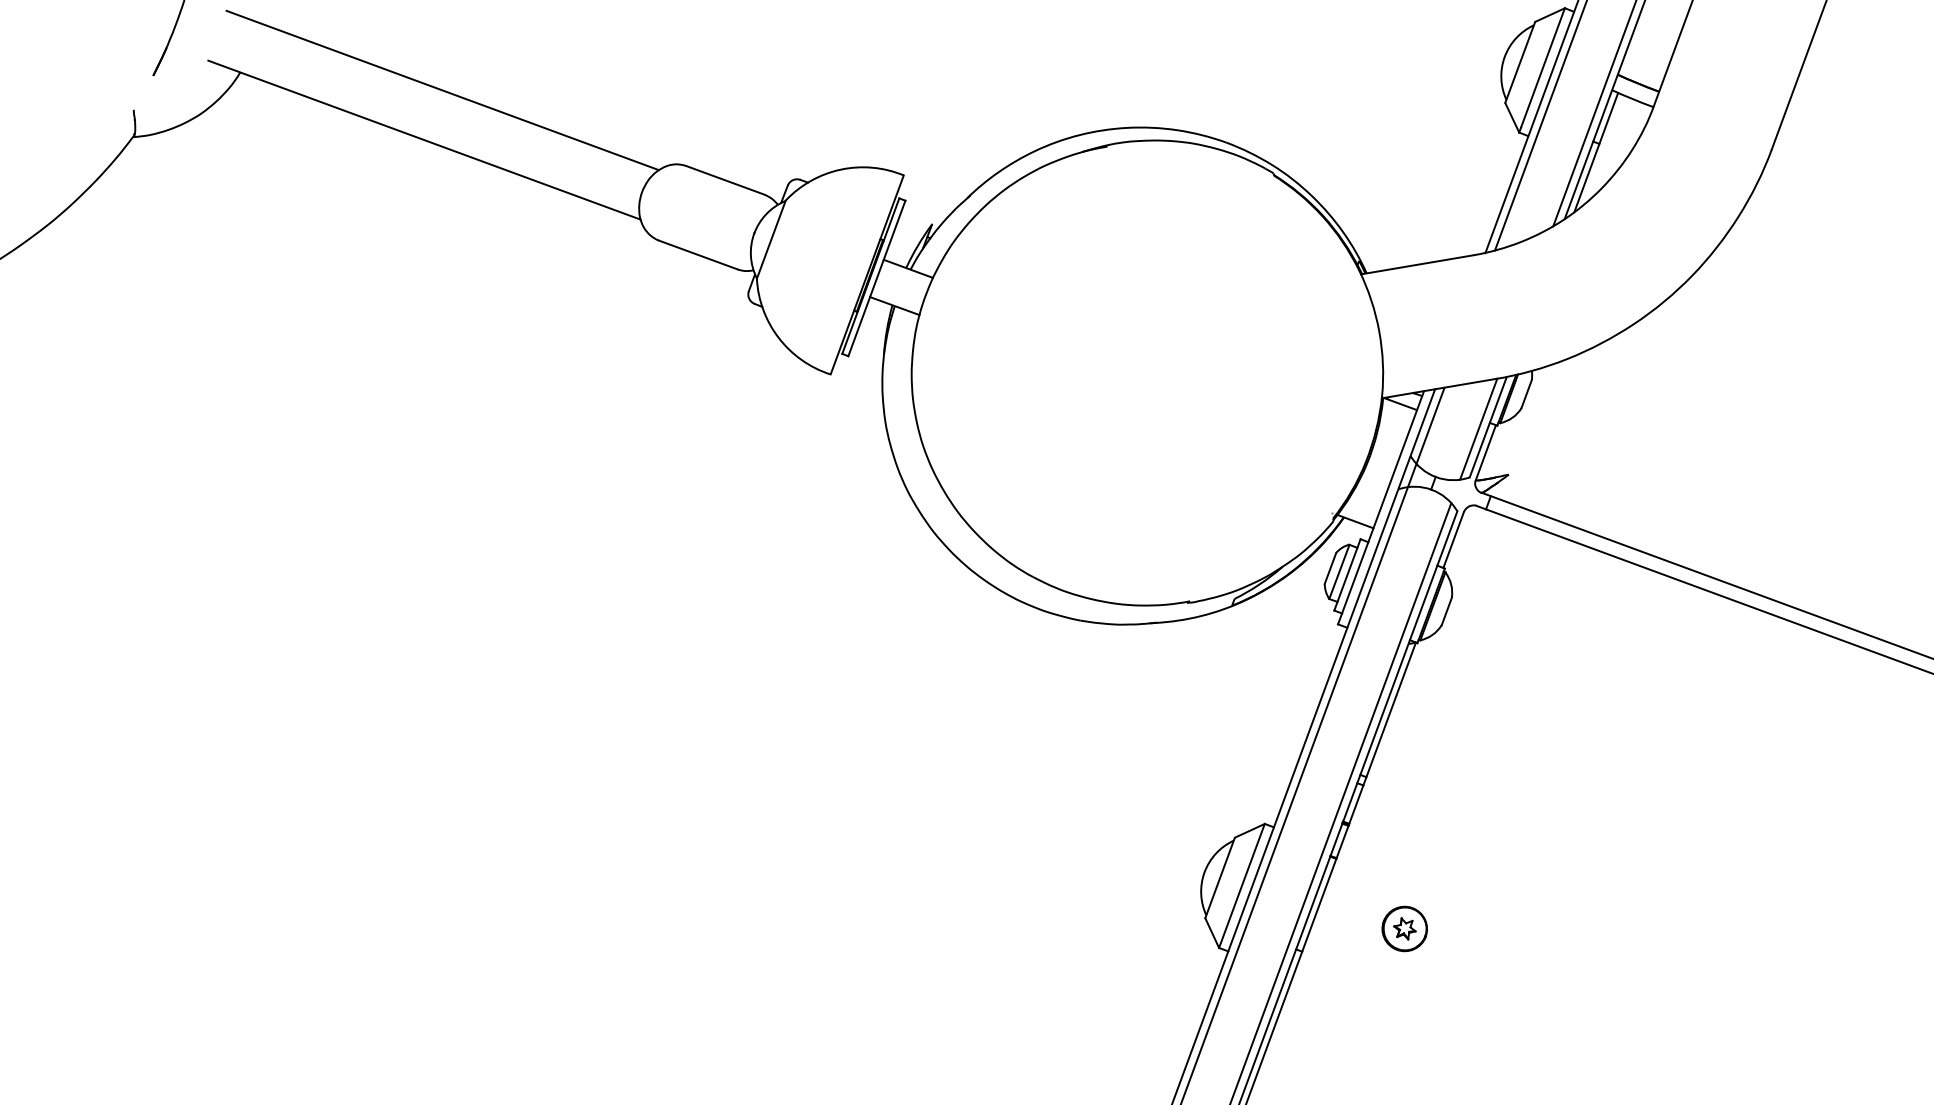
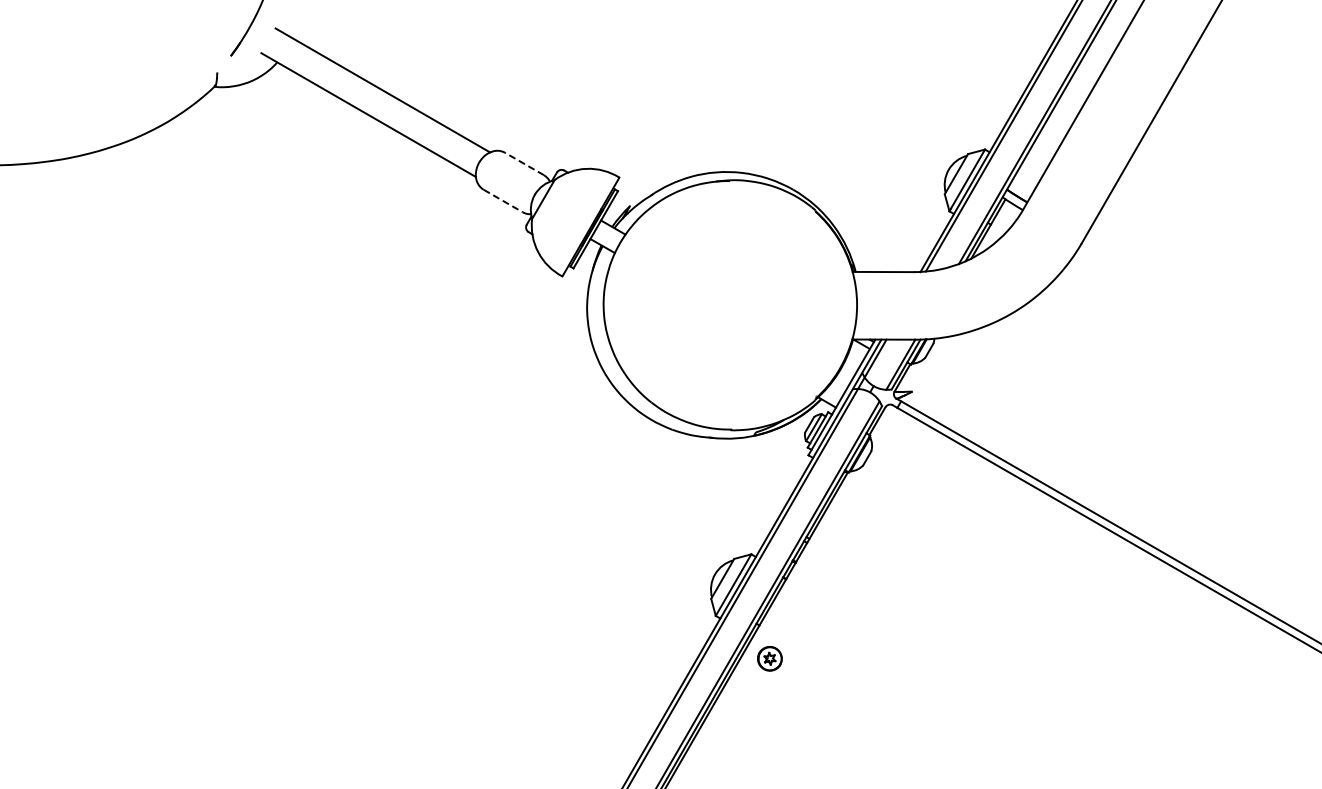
line: (725, 179) -> (524, 163), solid -> dashed
line: (698, 255) -> (503, 201), solid -> dashed
part: (1403, 928) -> (769, 658), moved

